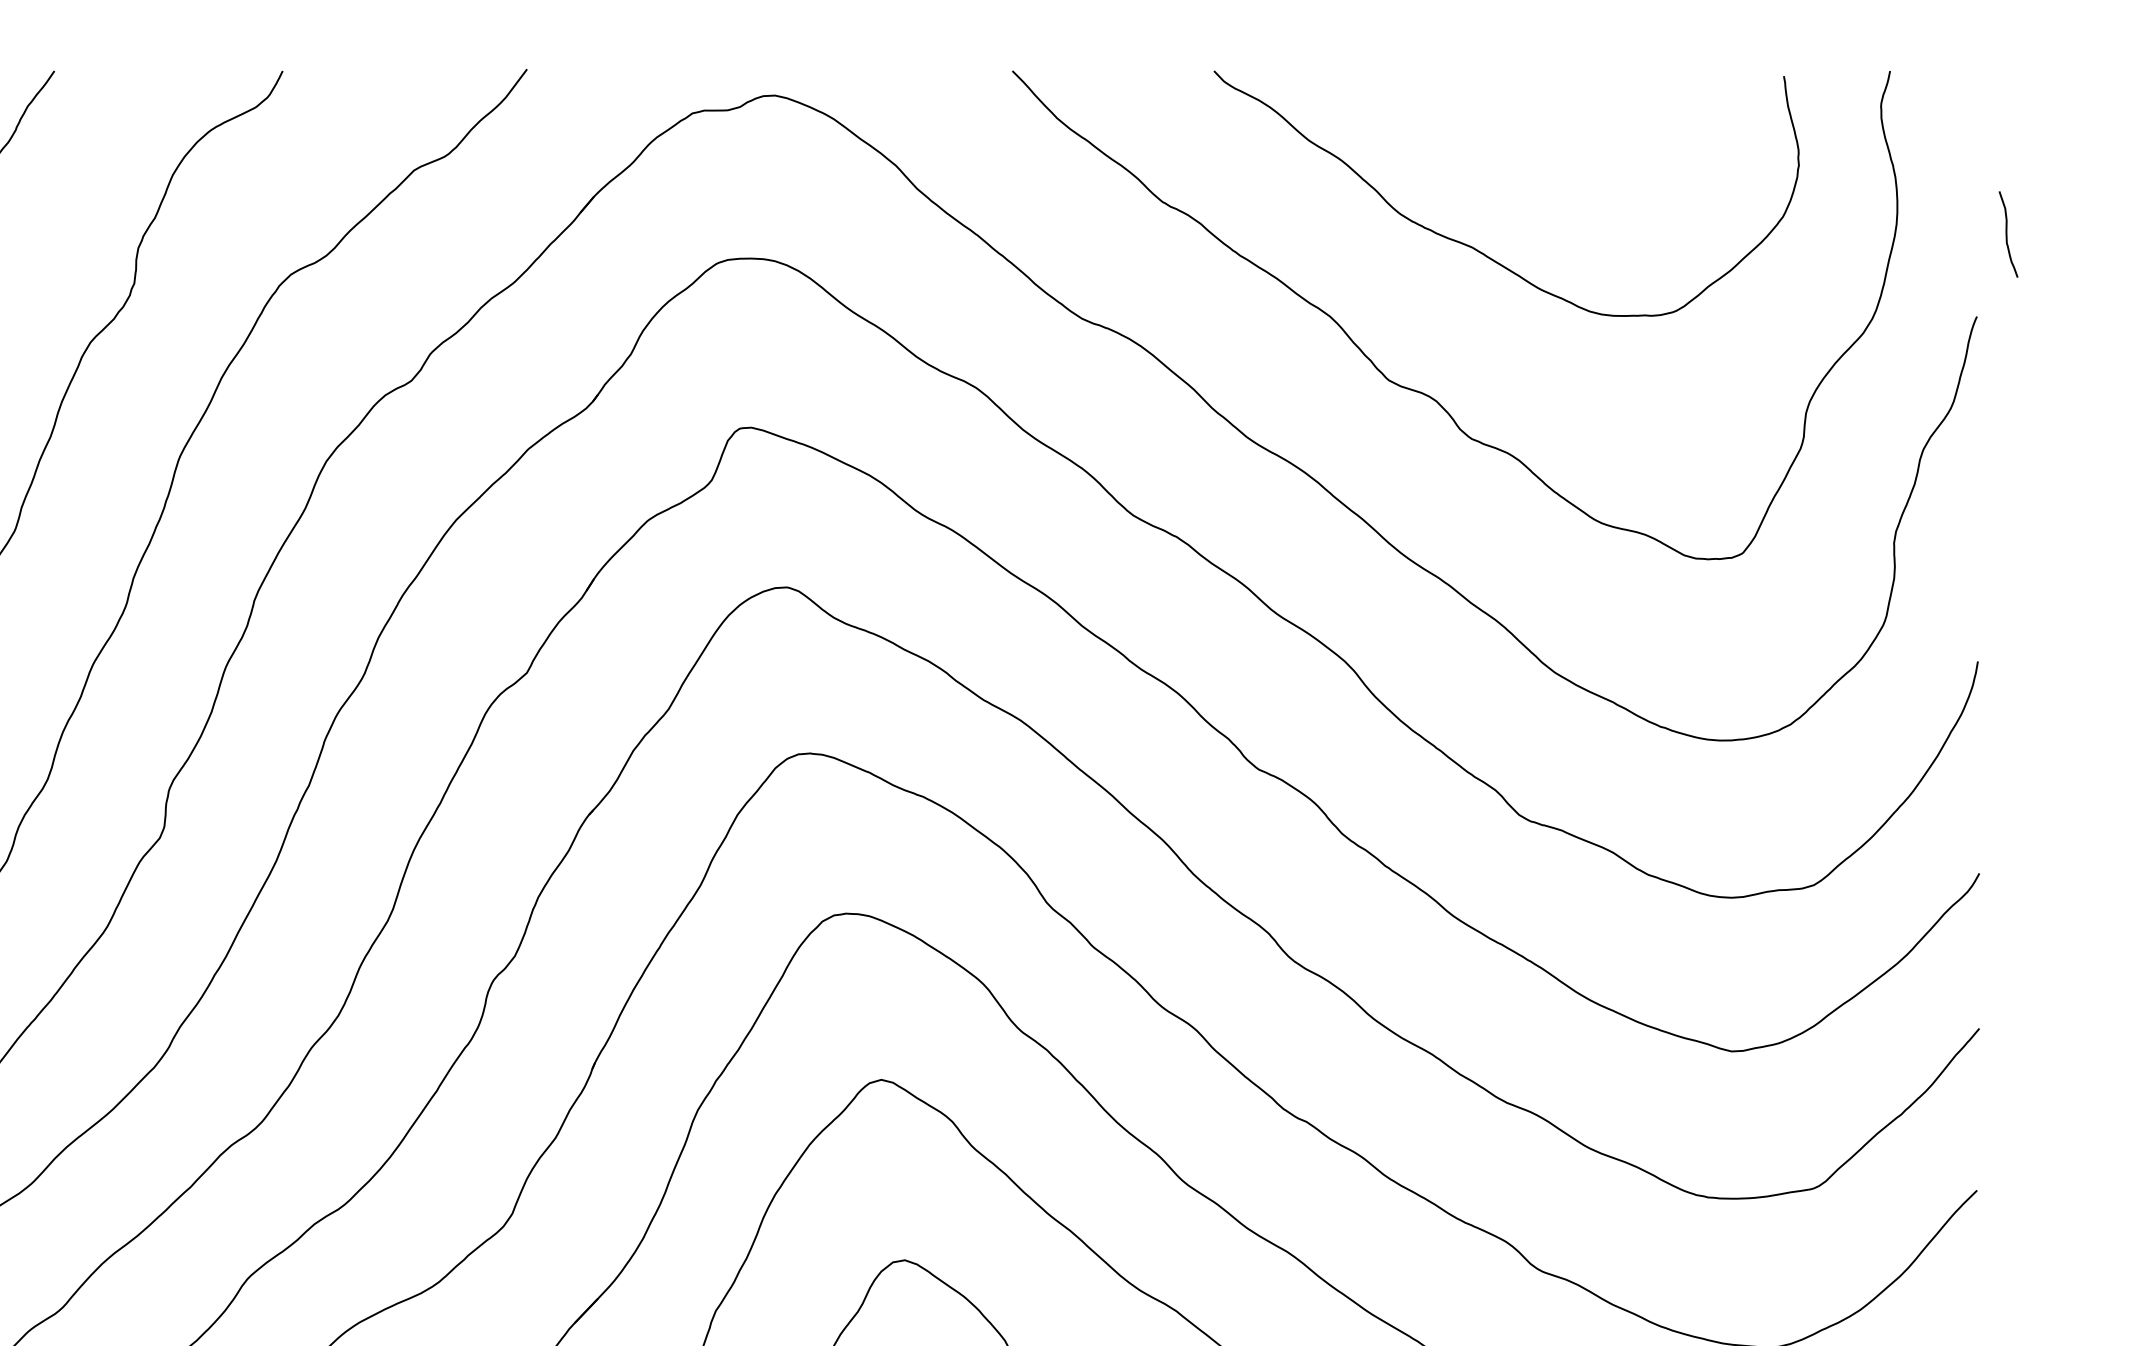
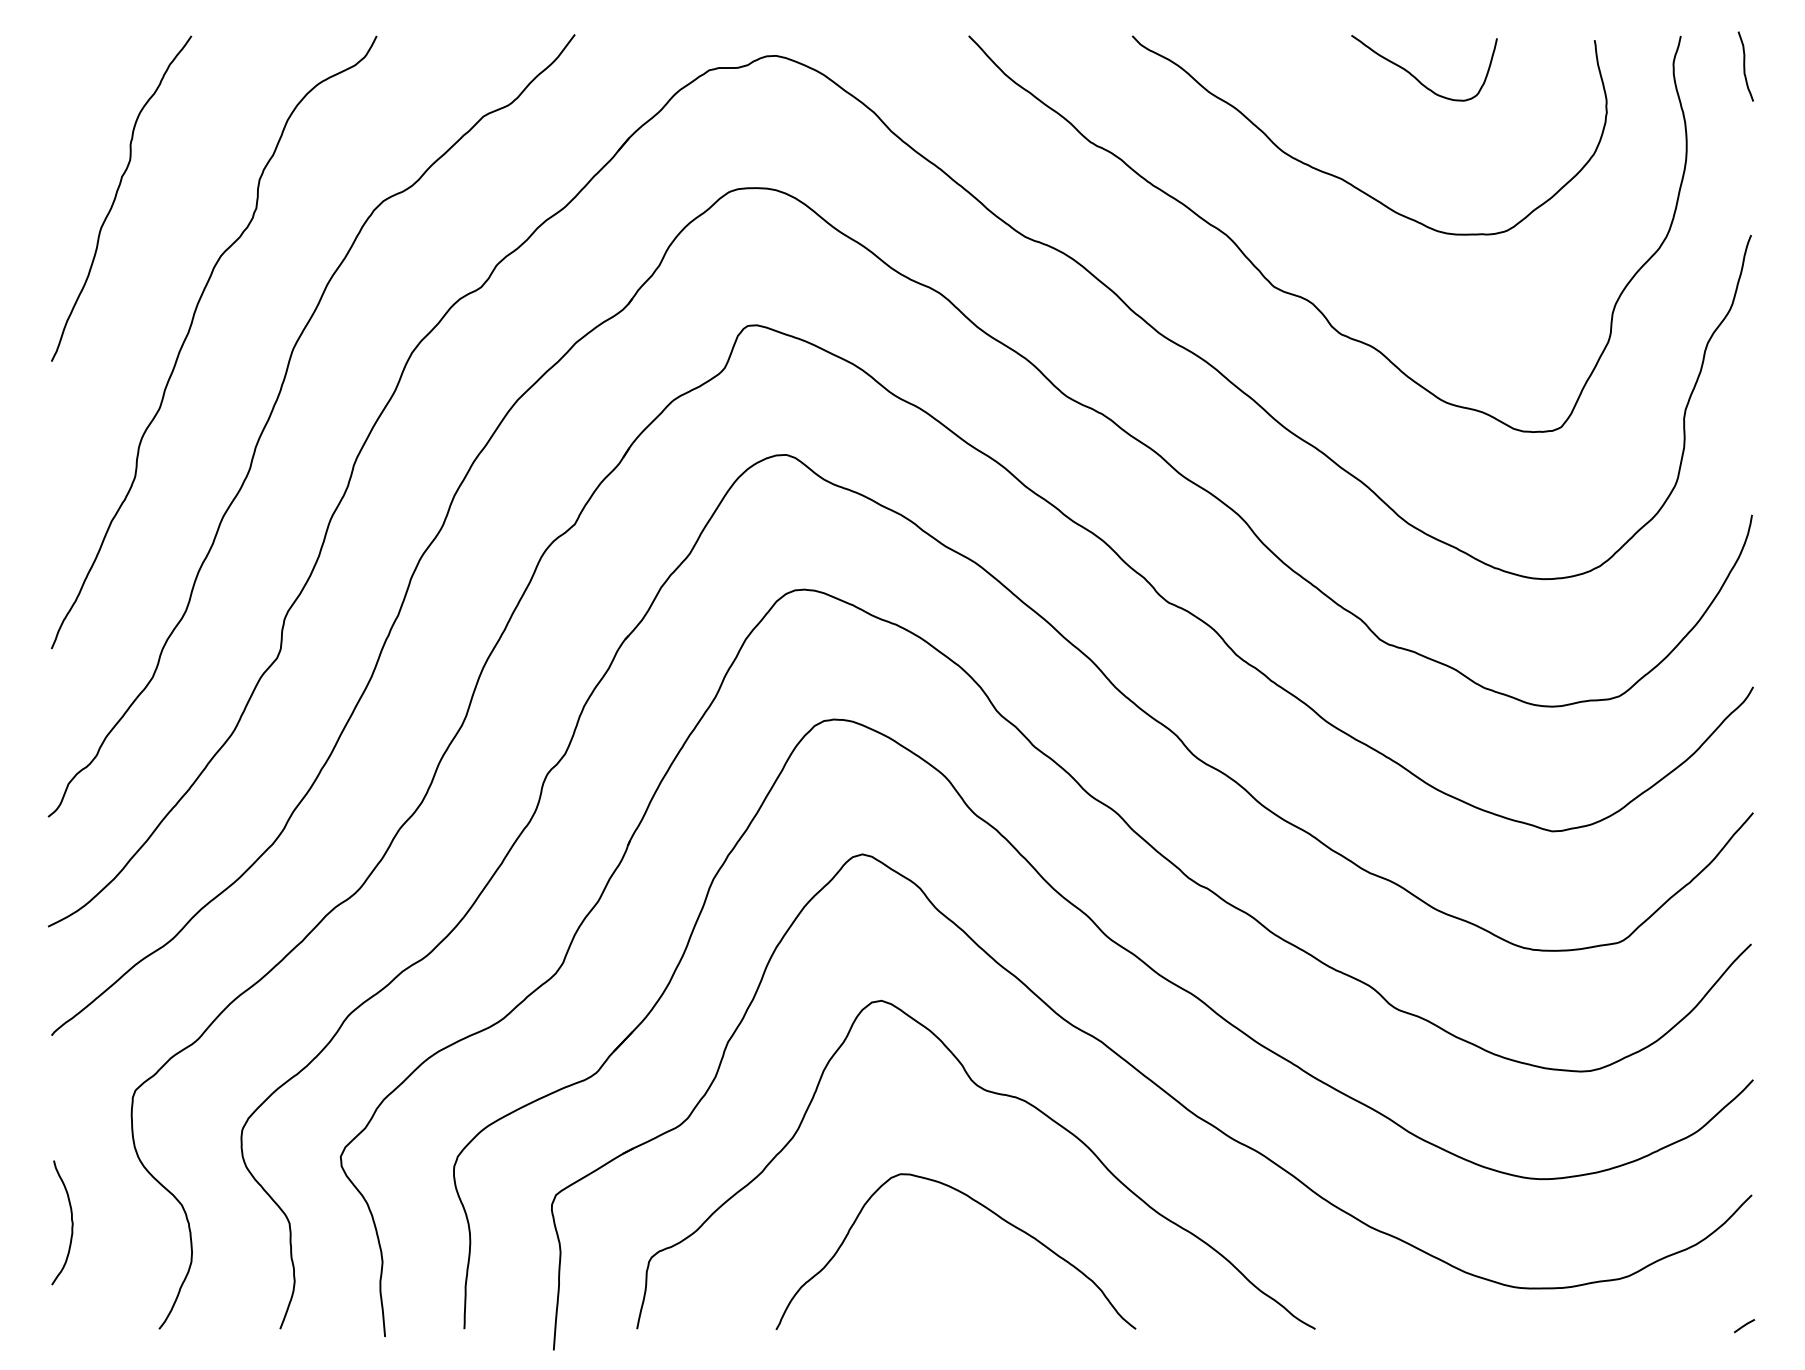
curve: (1563, 120) -> (1415, 76), added
curve: (2008, 234) -> (1745, 66), moved

